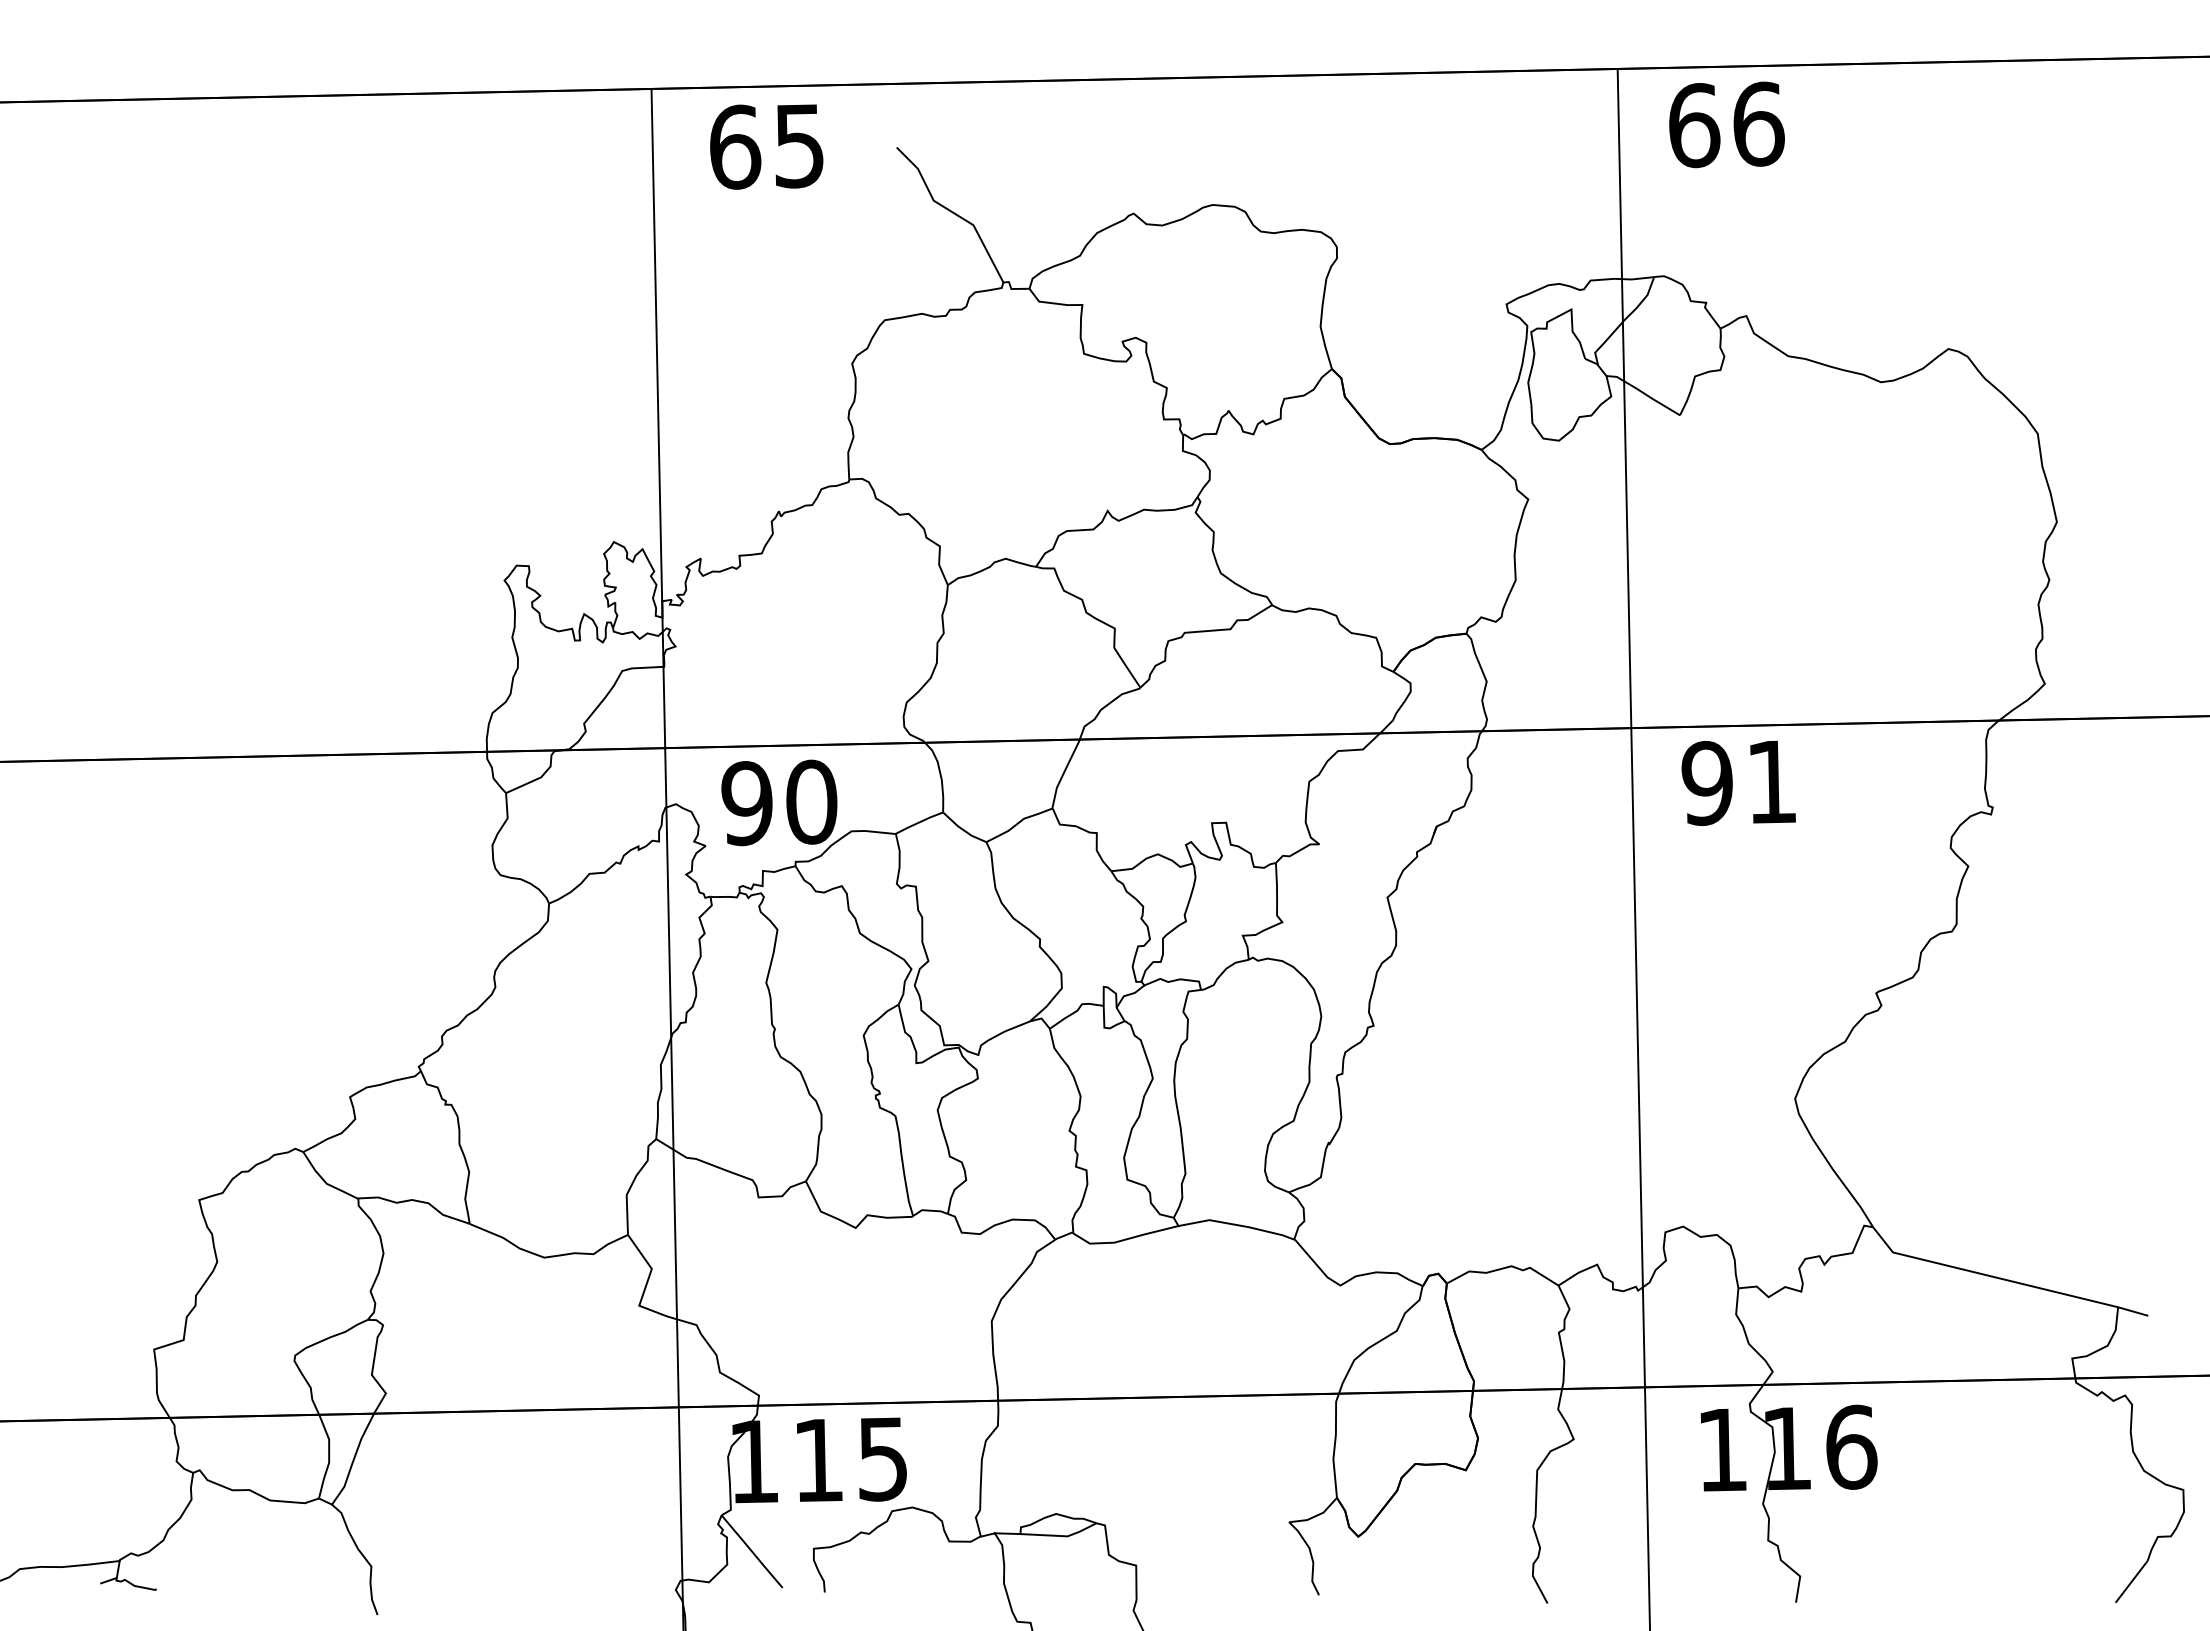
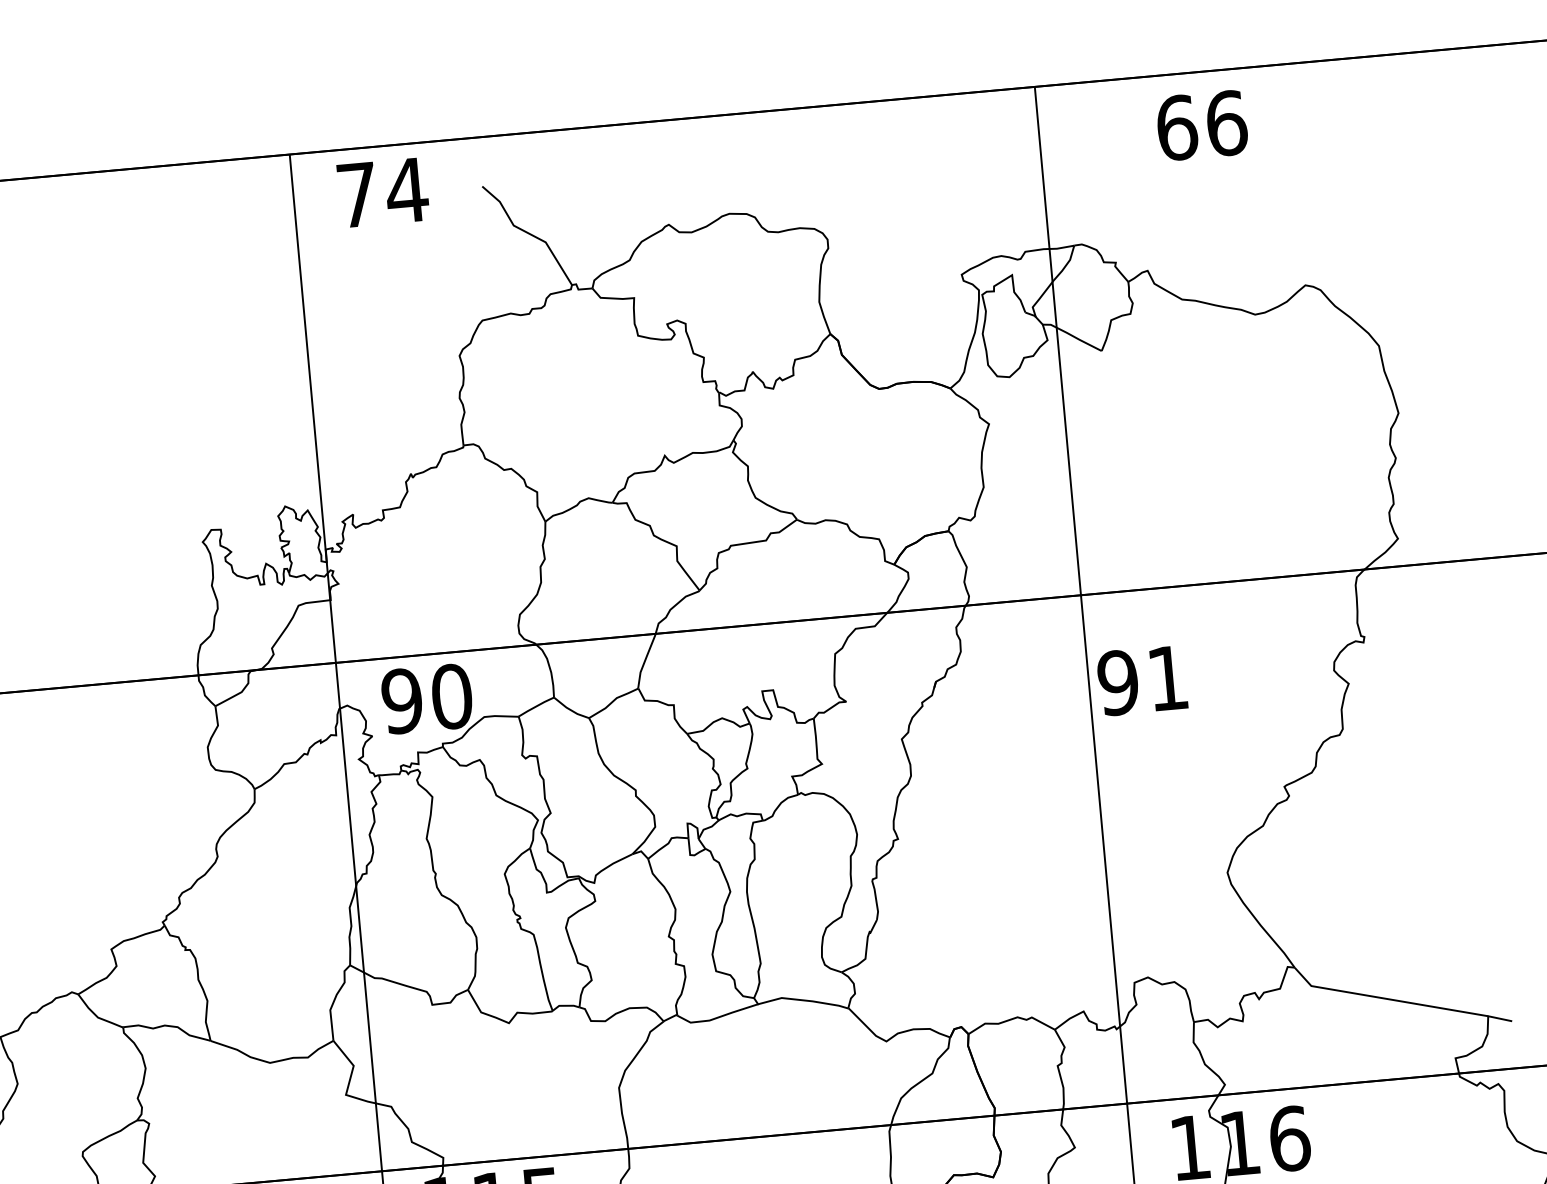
text: (1726, 124) -> (1201, 125), moved
text: (768, 146) -> (383, 192), 65 -> 74
text: (1738, 782) -> (1142, 680), moved

